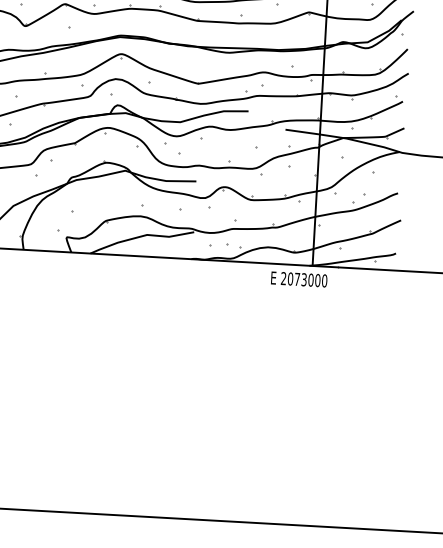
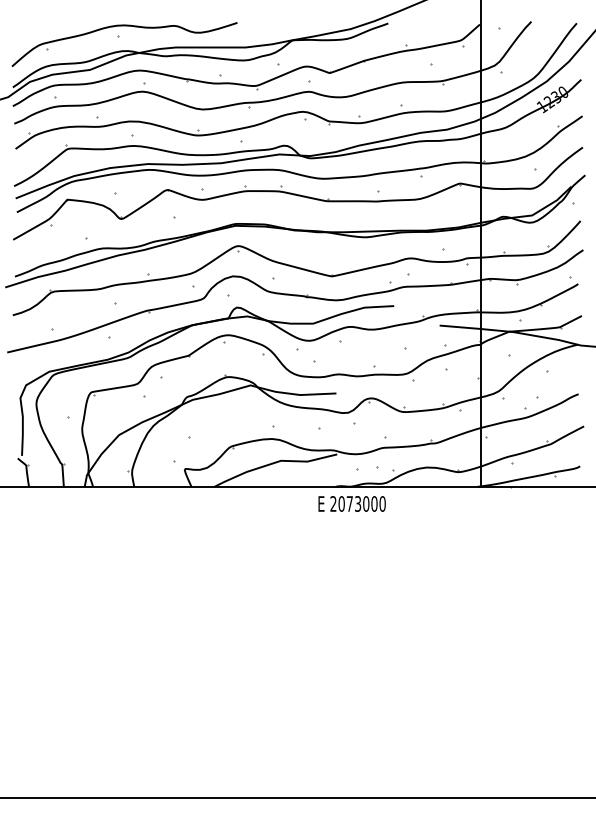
text: (298, 279) -> (351, 503), moved

